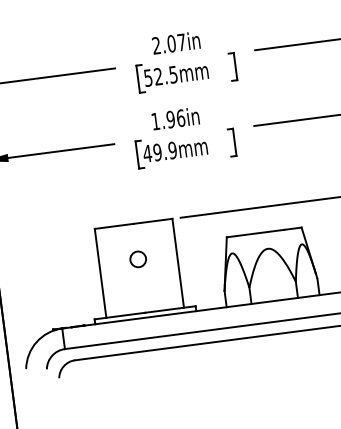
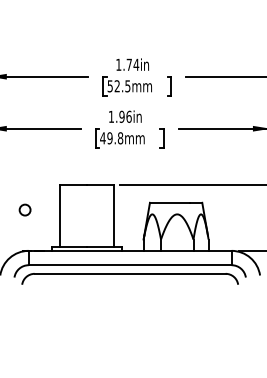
text: (168, 43) -> (127, 64), 2.07in -> 1.74in
text: (172, 150) -> (120, 138), 49.9mm -> 49.8mm
circle: (137, 258) -> (24, 209), moved

